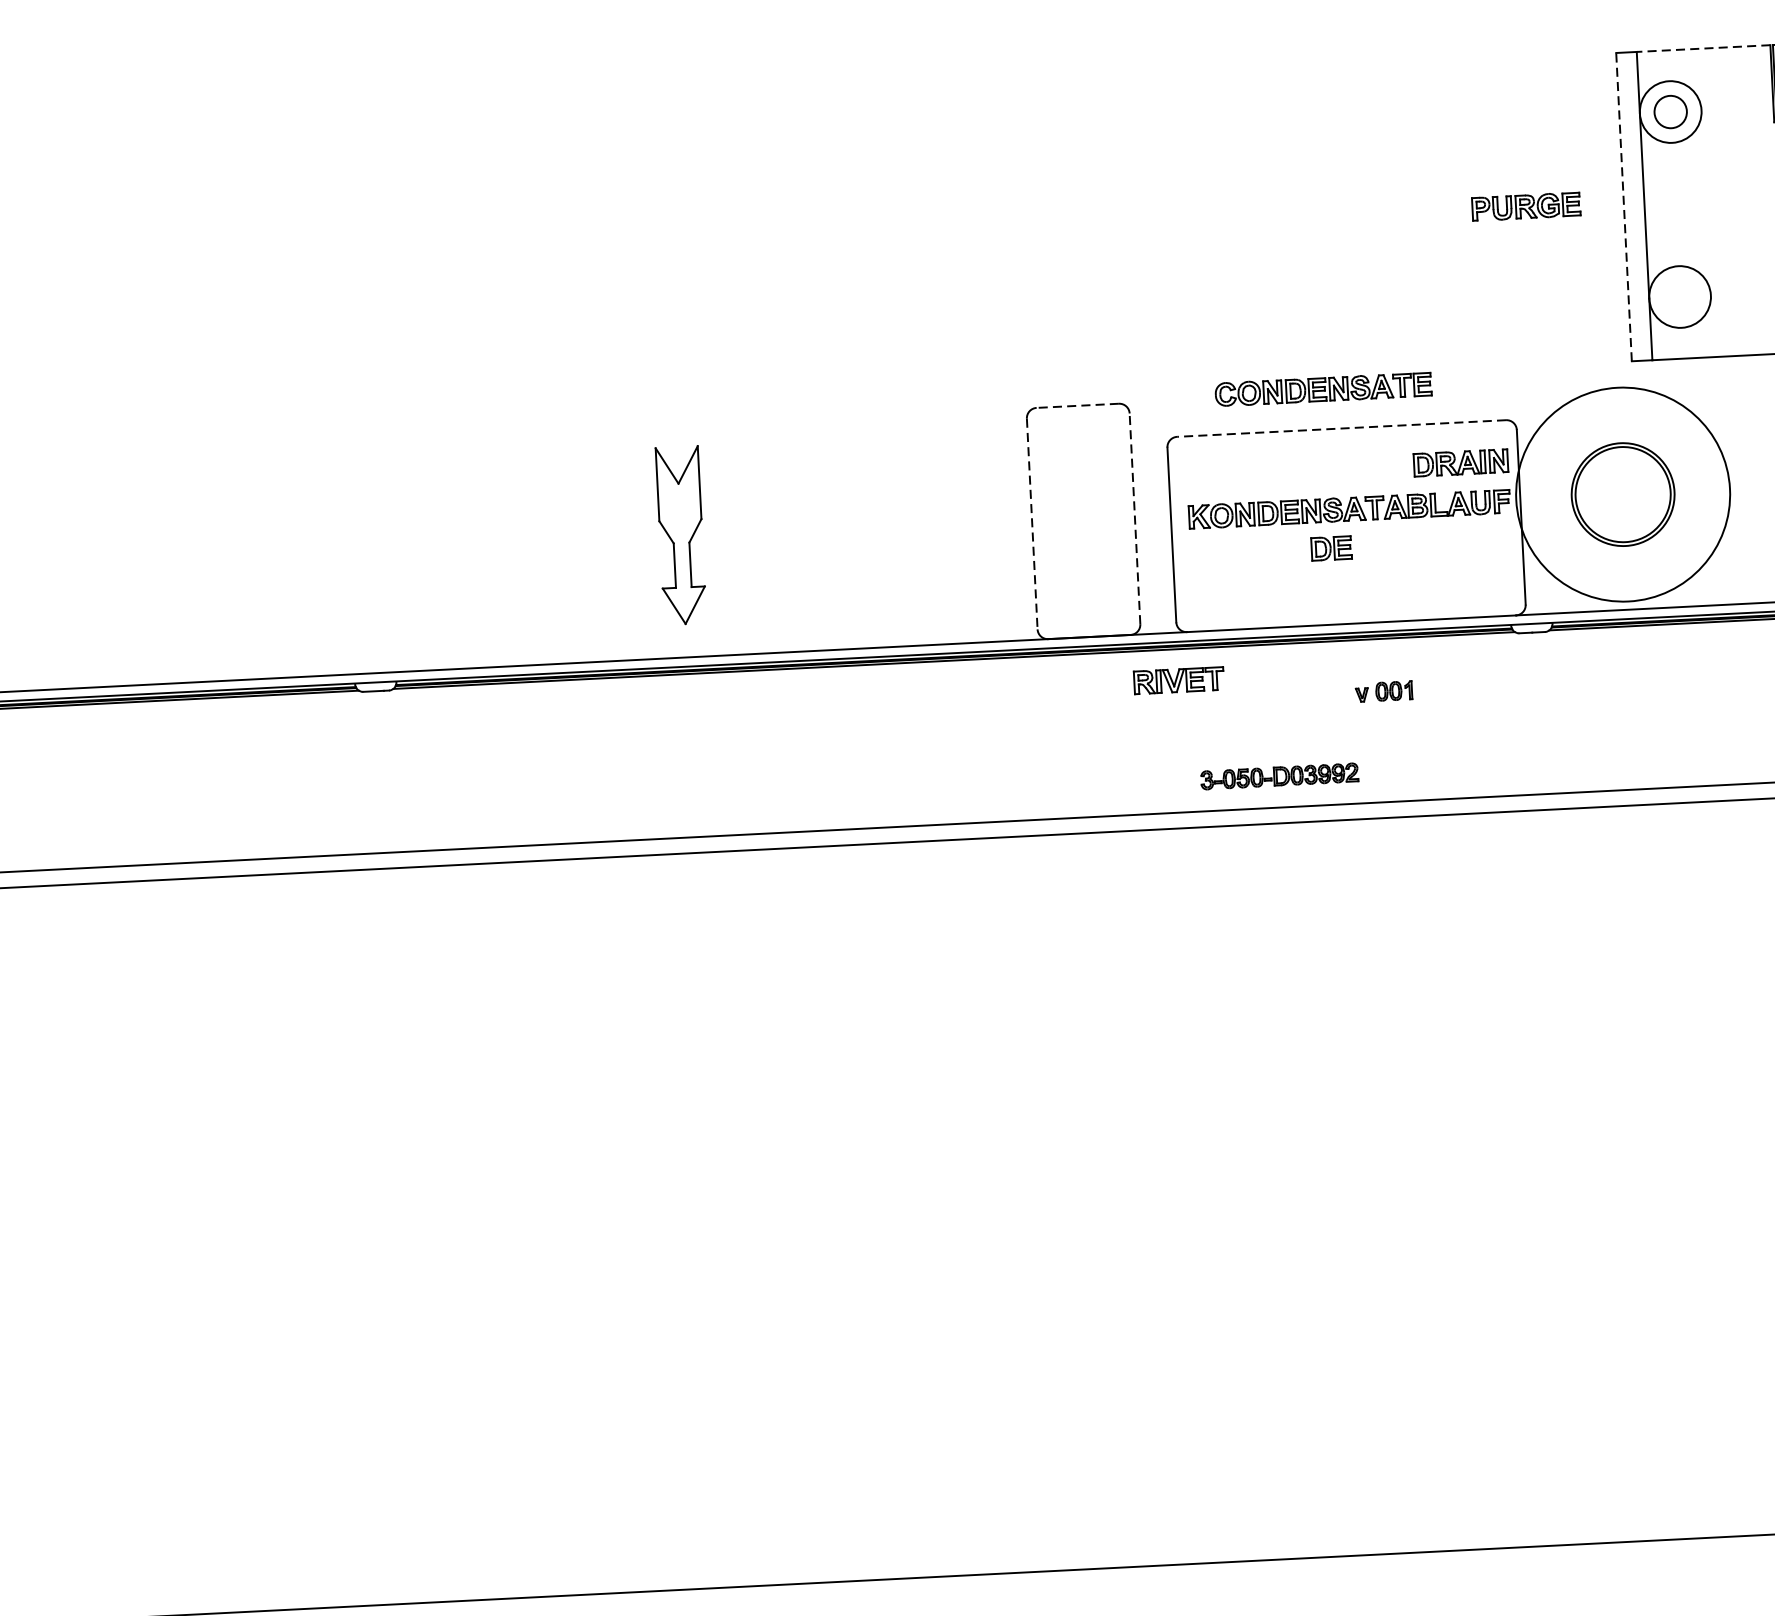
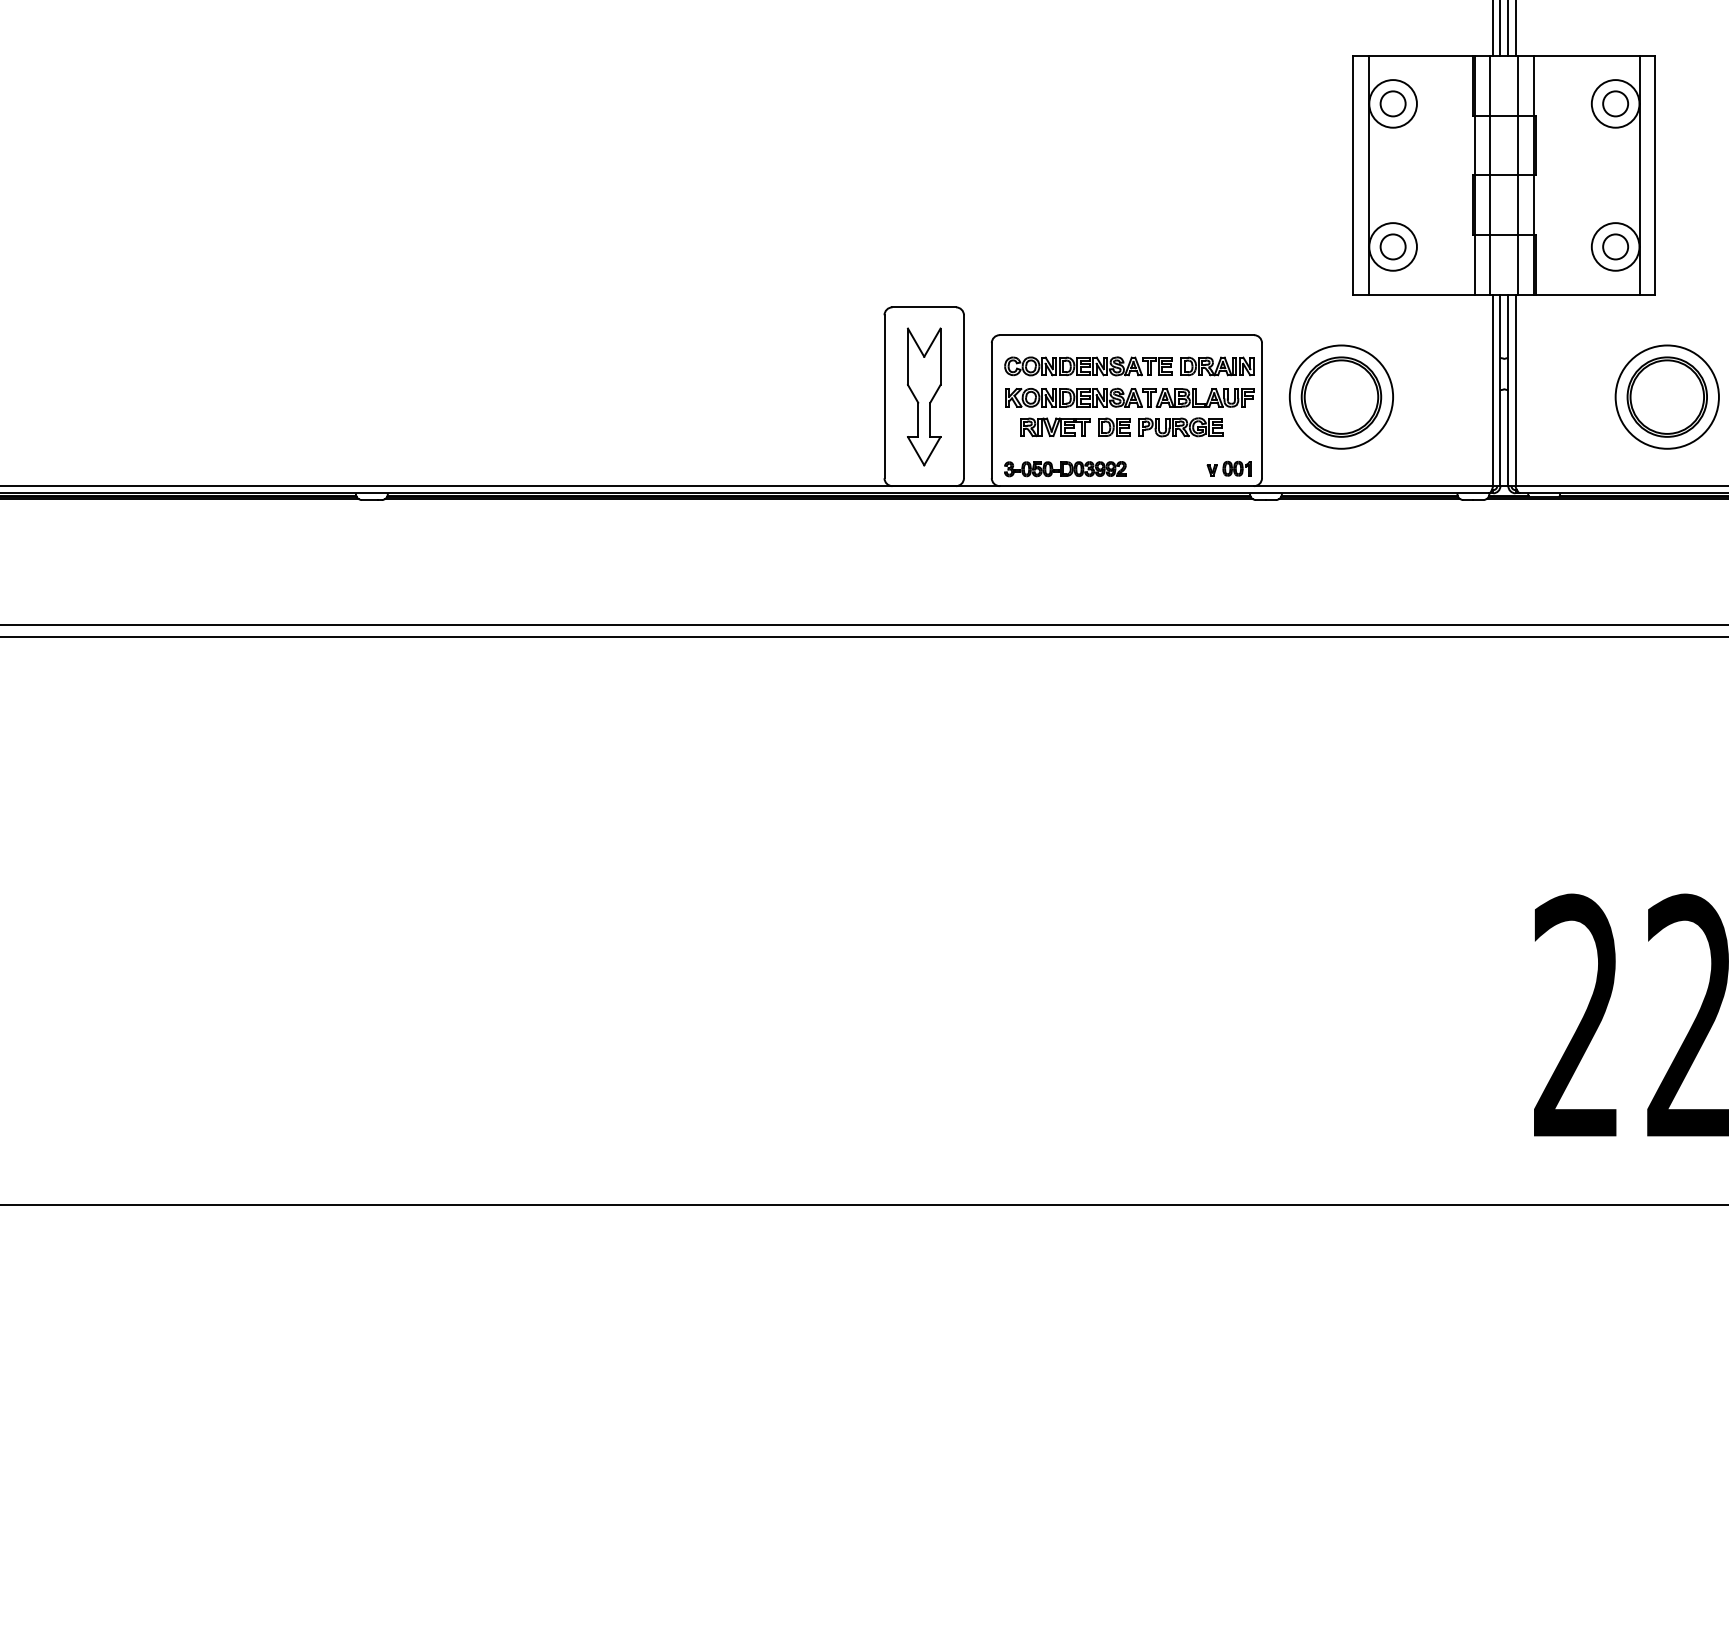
line: (1703, 48) -> (1420, 56), dashed -> solid
line: (1624, 205) -> (1353, 174), dashed -> solid
part: (1525, 207) -> (1180, 427), moved
circle: (1679, 296) -> (1392, 246), added
part: (1323, 389) -> (1088, 366), moved
line: (1078, 406) -> (924, 307), dashed -> solid
line: (1341, 428) -> (1126, 335), dashed -> solid
circle: (1623, 493) -> (1341, 396), size x0.62
line: (1134, 518) -> (963, 396), dashed -> solid
line: (1032, 525) -> (884, 397), dashed -> solid
part: (681, 535) -> (924, 396), moved
part: (1178, 680) -> (1055, 427), moved
part: (1382, 691) -> (1228, 468), moved
part: (1279, 776) -> (1065, 469), moved

